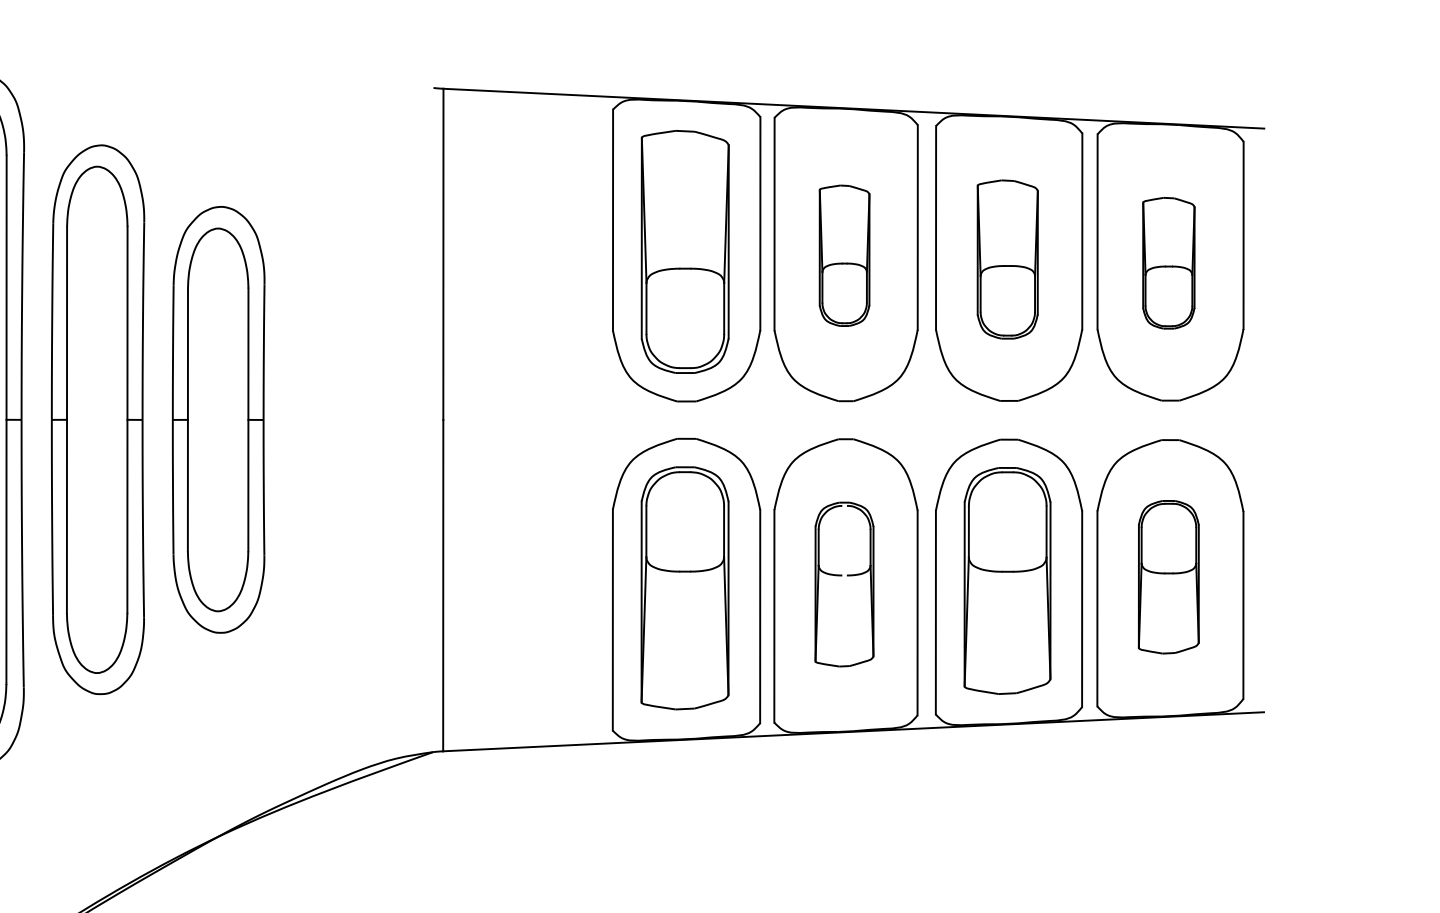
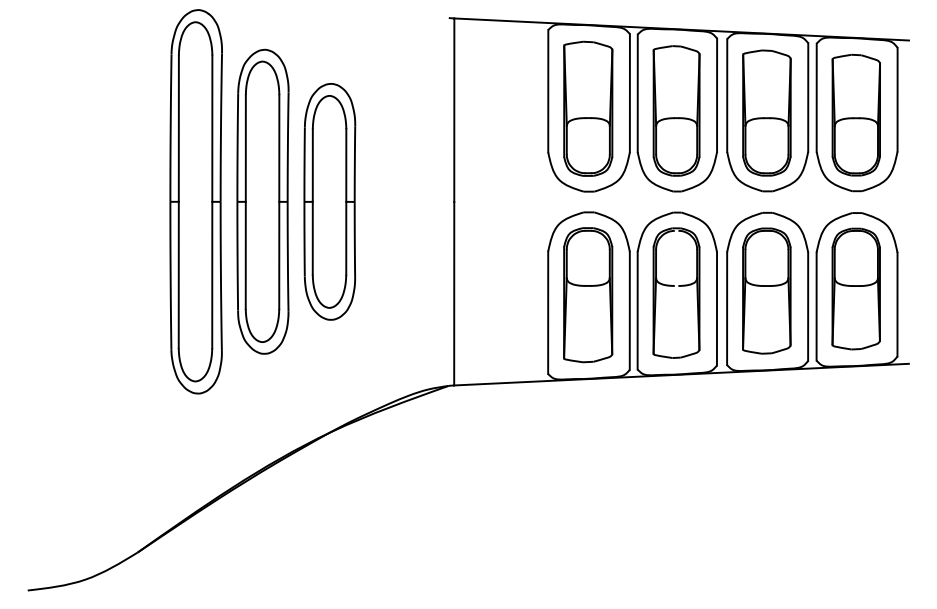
part: (844, 254) -> (676, 110), size x1.67
part: (1006, 258) -> (766, 112), size x1.43
part: (1167, 262) -> (855, 114), size x1.67
part: (1167, 576) -> (855, 288), size x1.43
part: (844, 583) -> (676, 292), size x1.43

